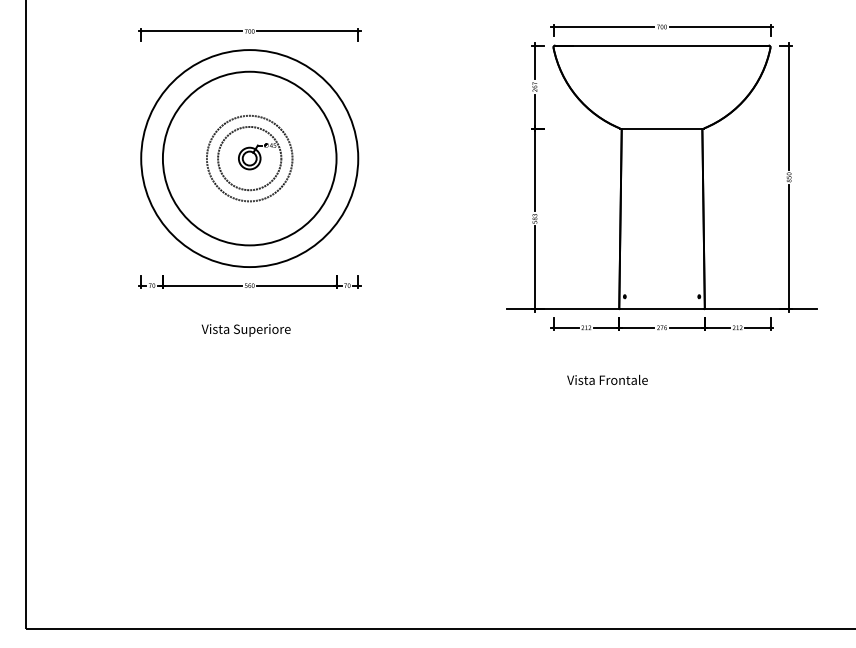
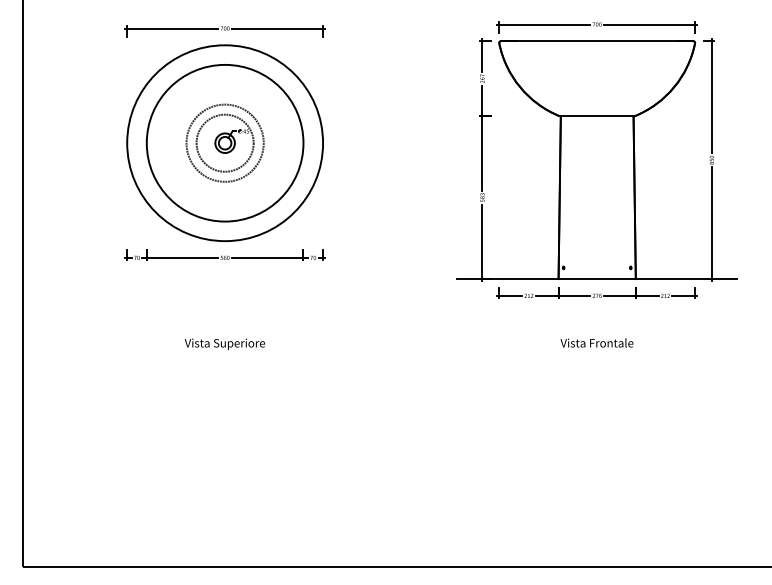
text: (245, 329) -> (224, 343), moved
text: (606, 379) -> (596, 342), moved

